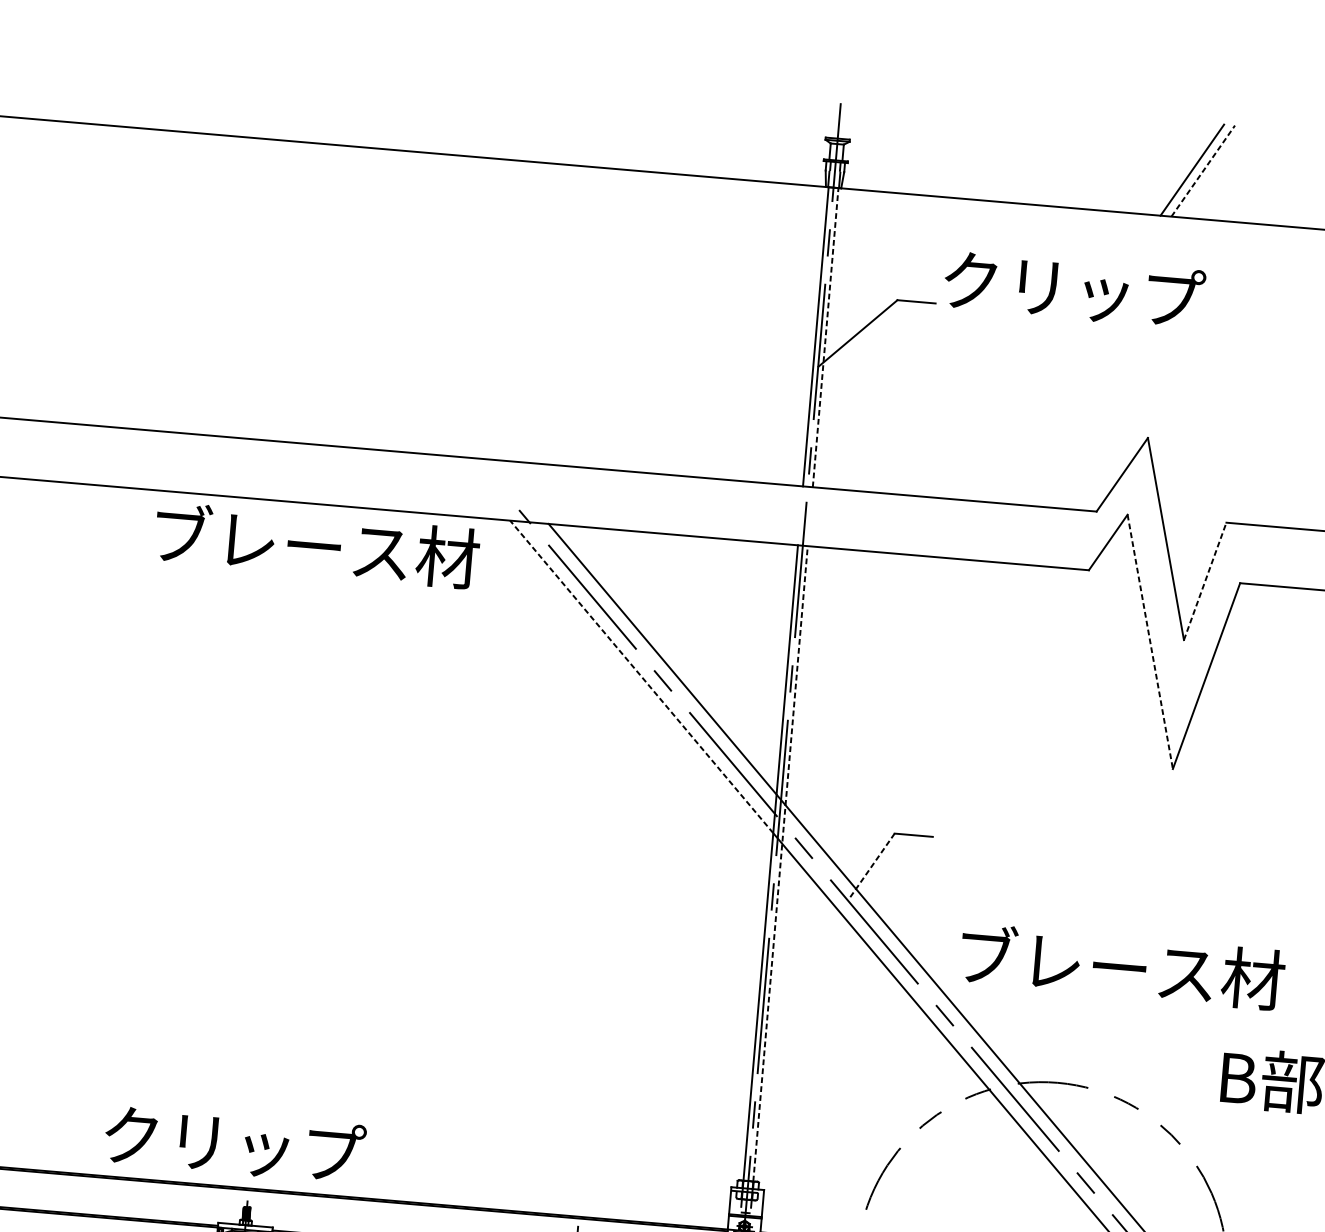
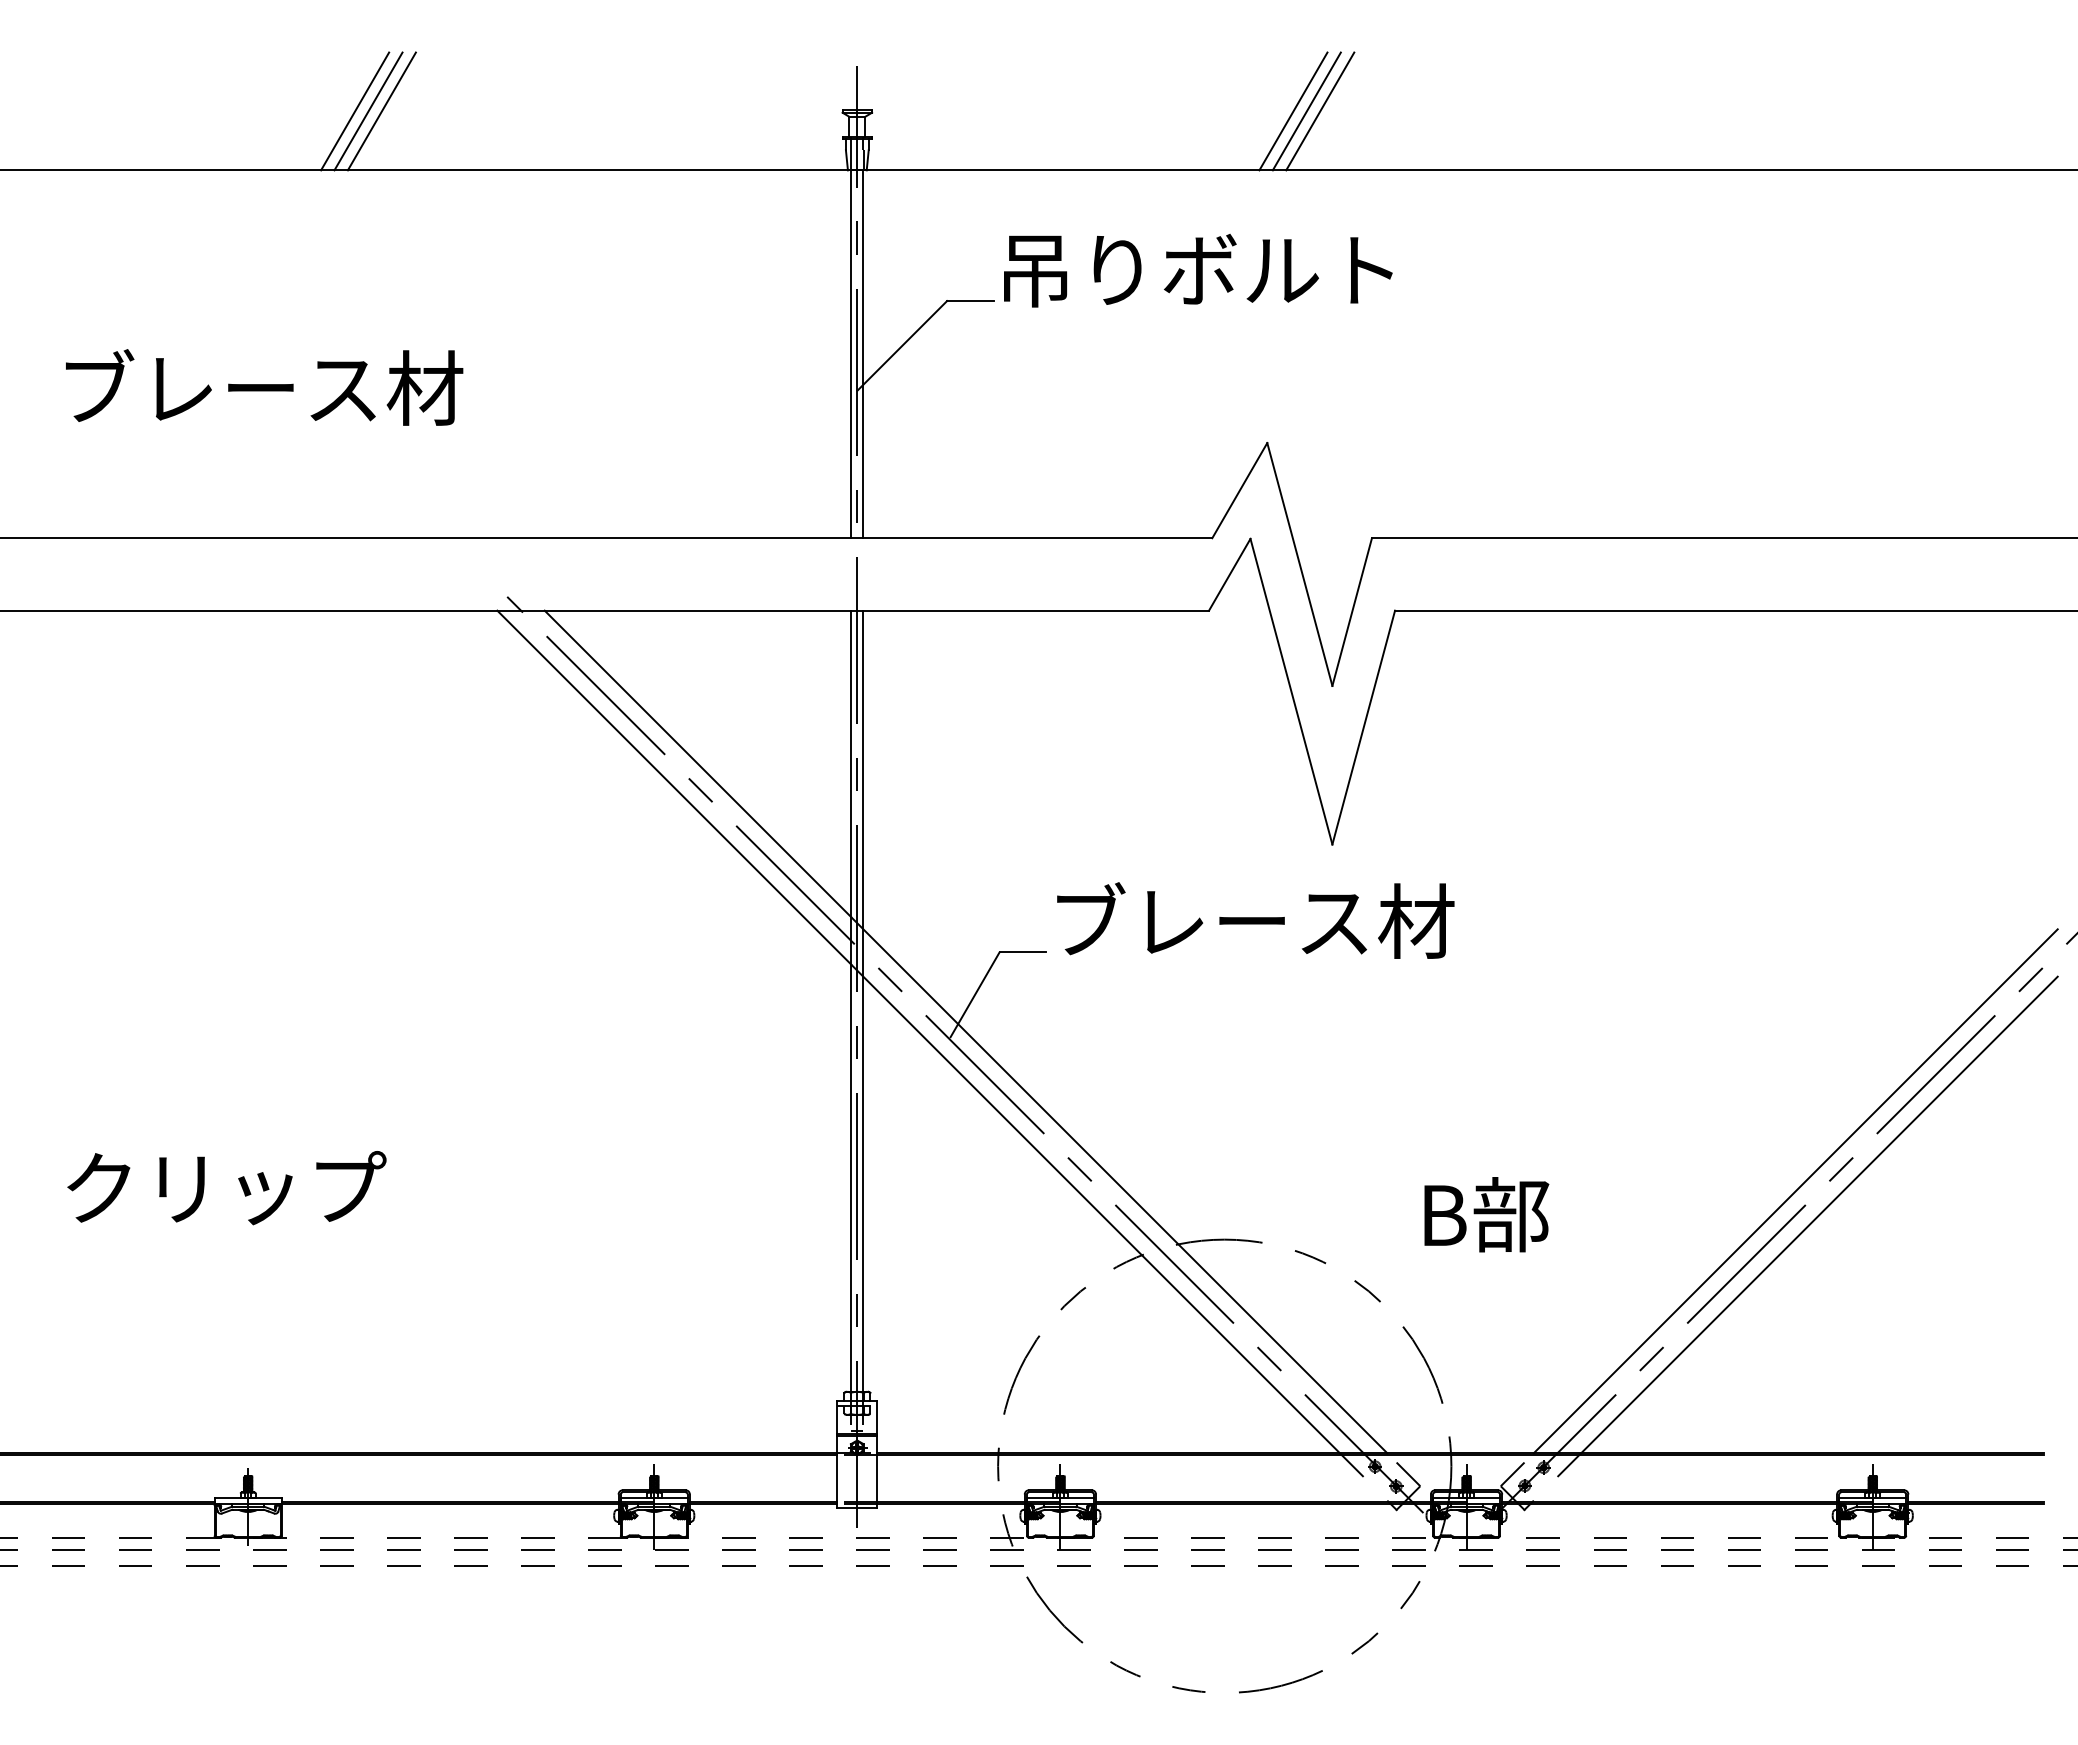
line: (429, 104) -> (355, 111), added
line: (440, 105) -> (368, 111), added
line: (450, 106) -> (381, 111), added
line: (1203, 171) -> (1307, 111), dashed -> solid
line: (1214, 172) -> (1320, 111), added
text: (1103, 292) -> (1197, 269), クリップ -> 吊りボルト
line: (825, 337) -> (863, 354), dashed -> solid
text: (317, 545) -> (264, 387), moved
line: (1205, 580) -> (1352, 611), dashed -> solid
line: (1150, 642) -> (1291, 692), dashed -> solid
line: (641, 676) -> (673, 787), dashed -> solid
line: (780, 863) -> (863, 1001), dashed -> solid
line: (872, 866) -> (975, 994), dashed -> solid
text: (1122, 967) -> (1255, 920), moved
text: (234, 1144) -> (226, 1188), moved

